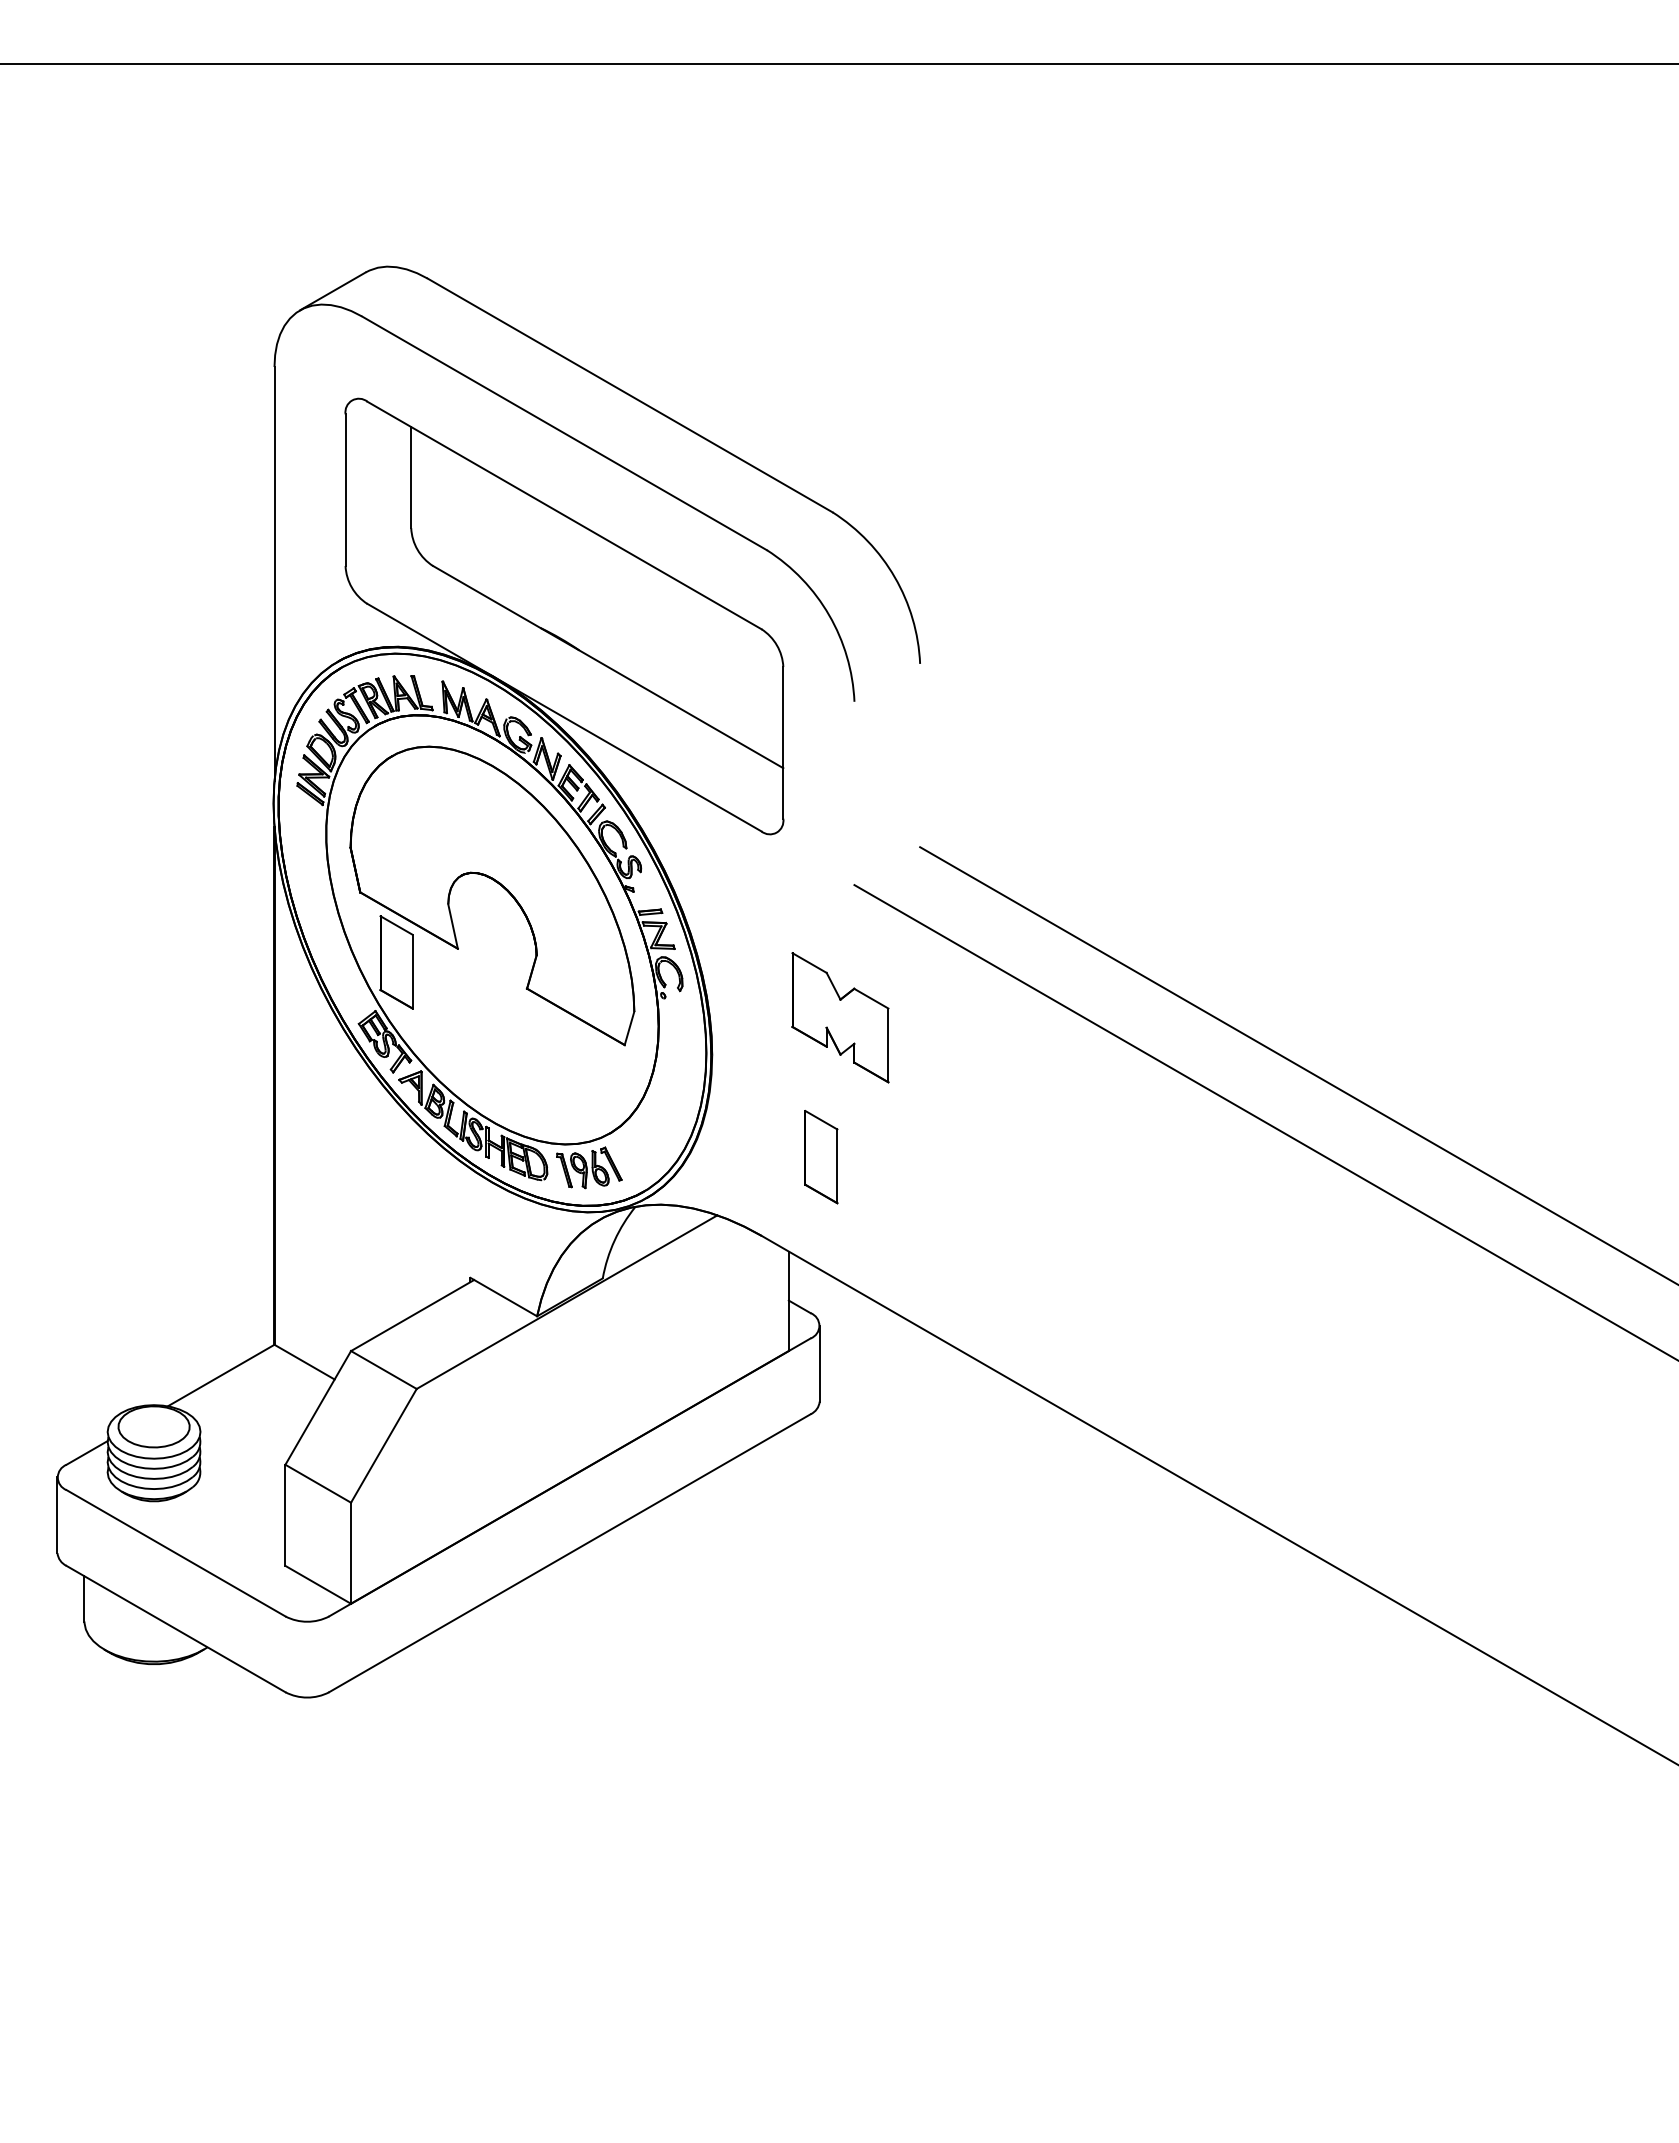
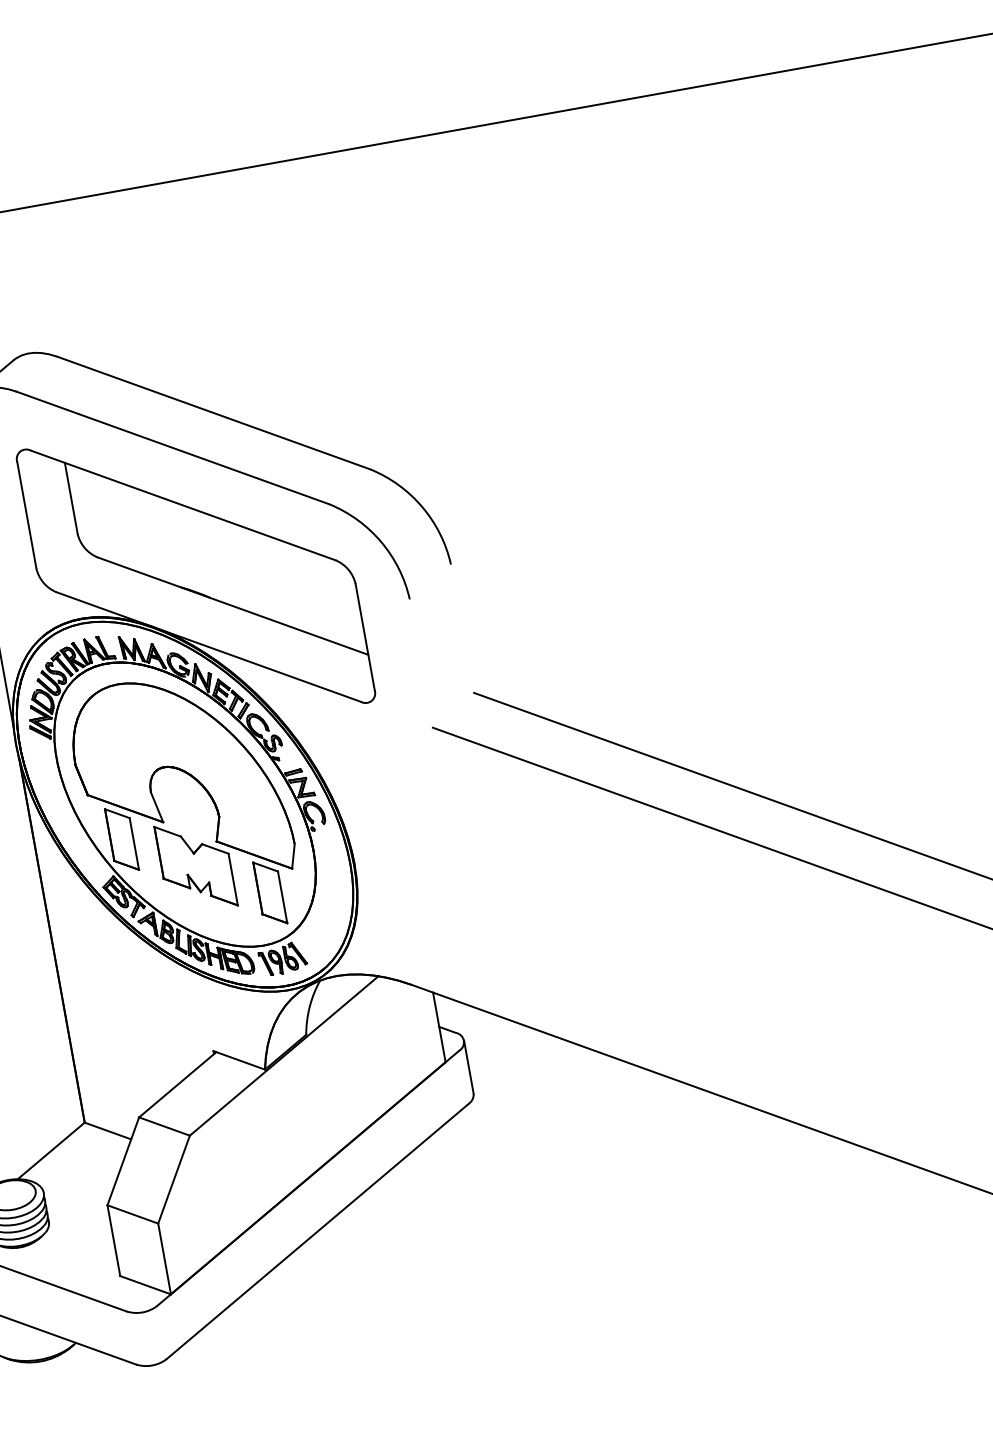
part: (840, 1017) -> (196, 866), moved
part: (821, 1157) -> (270, 893), moved

